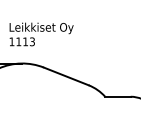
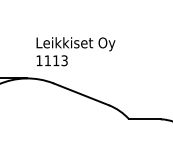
text: (41, 34) -> (75, 51), moved

